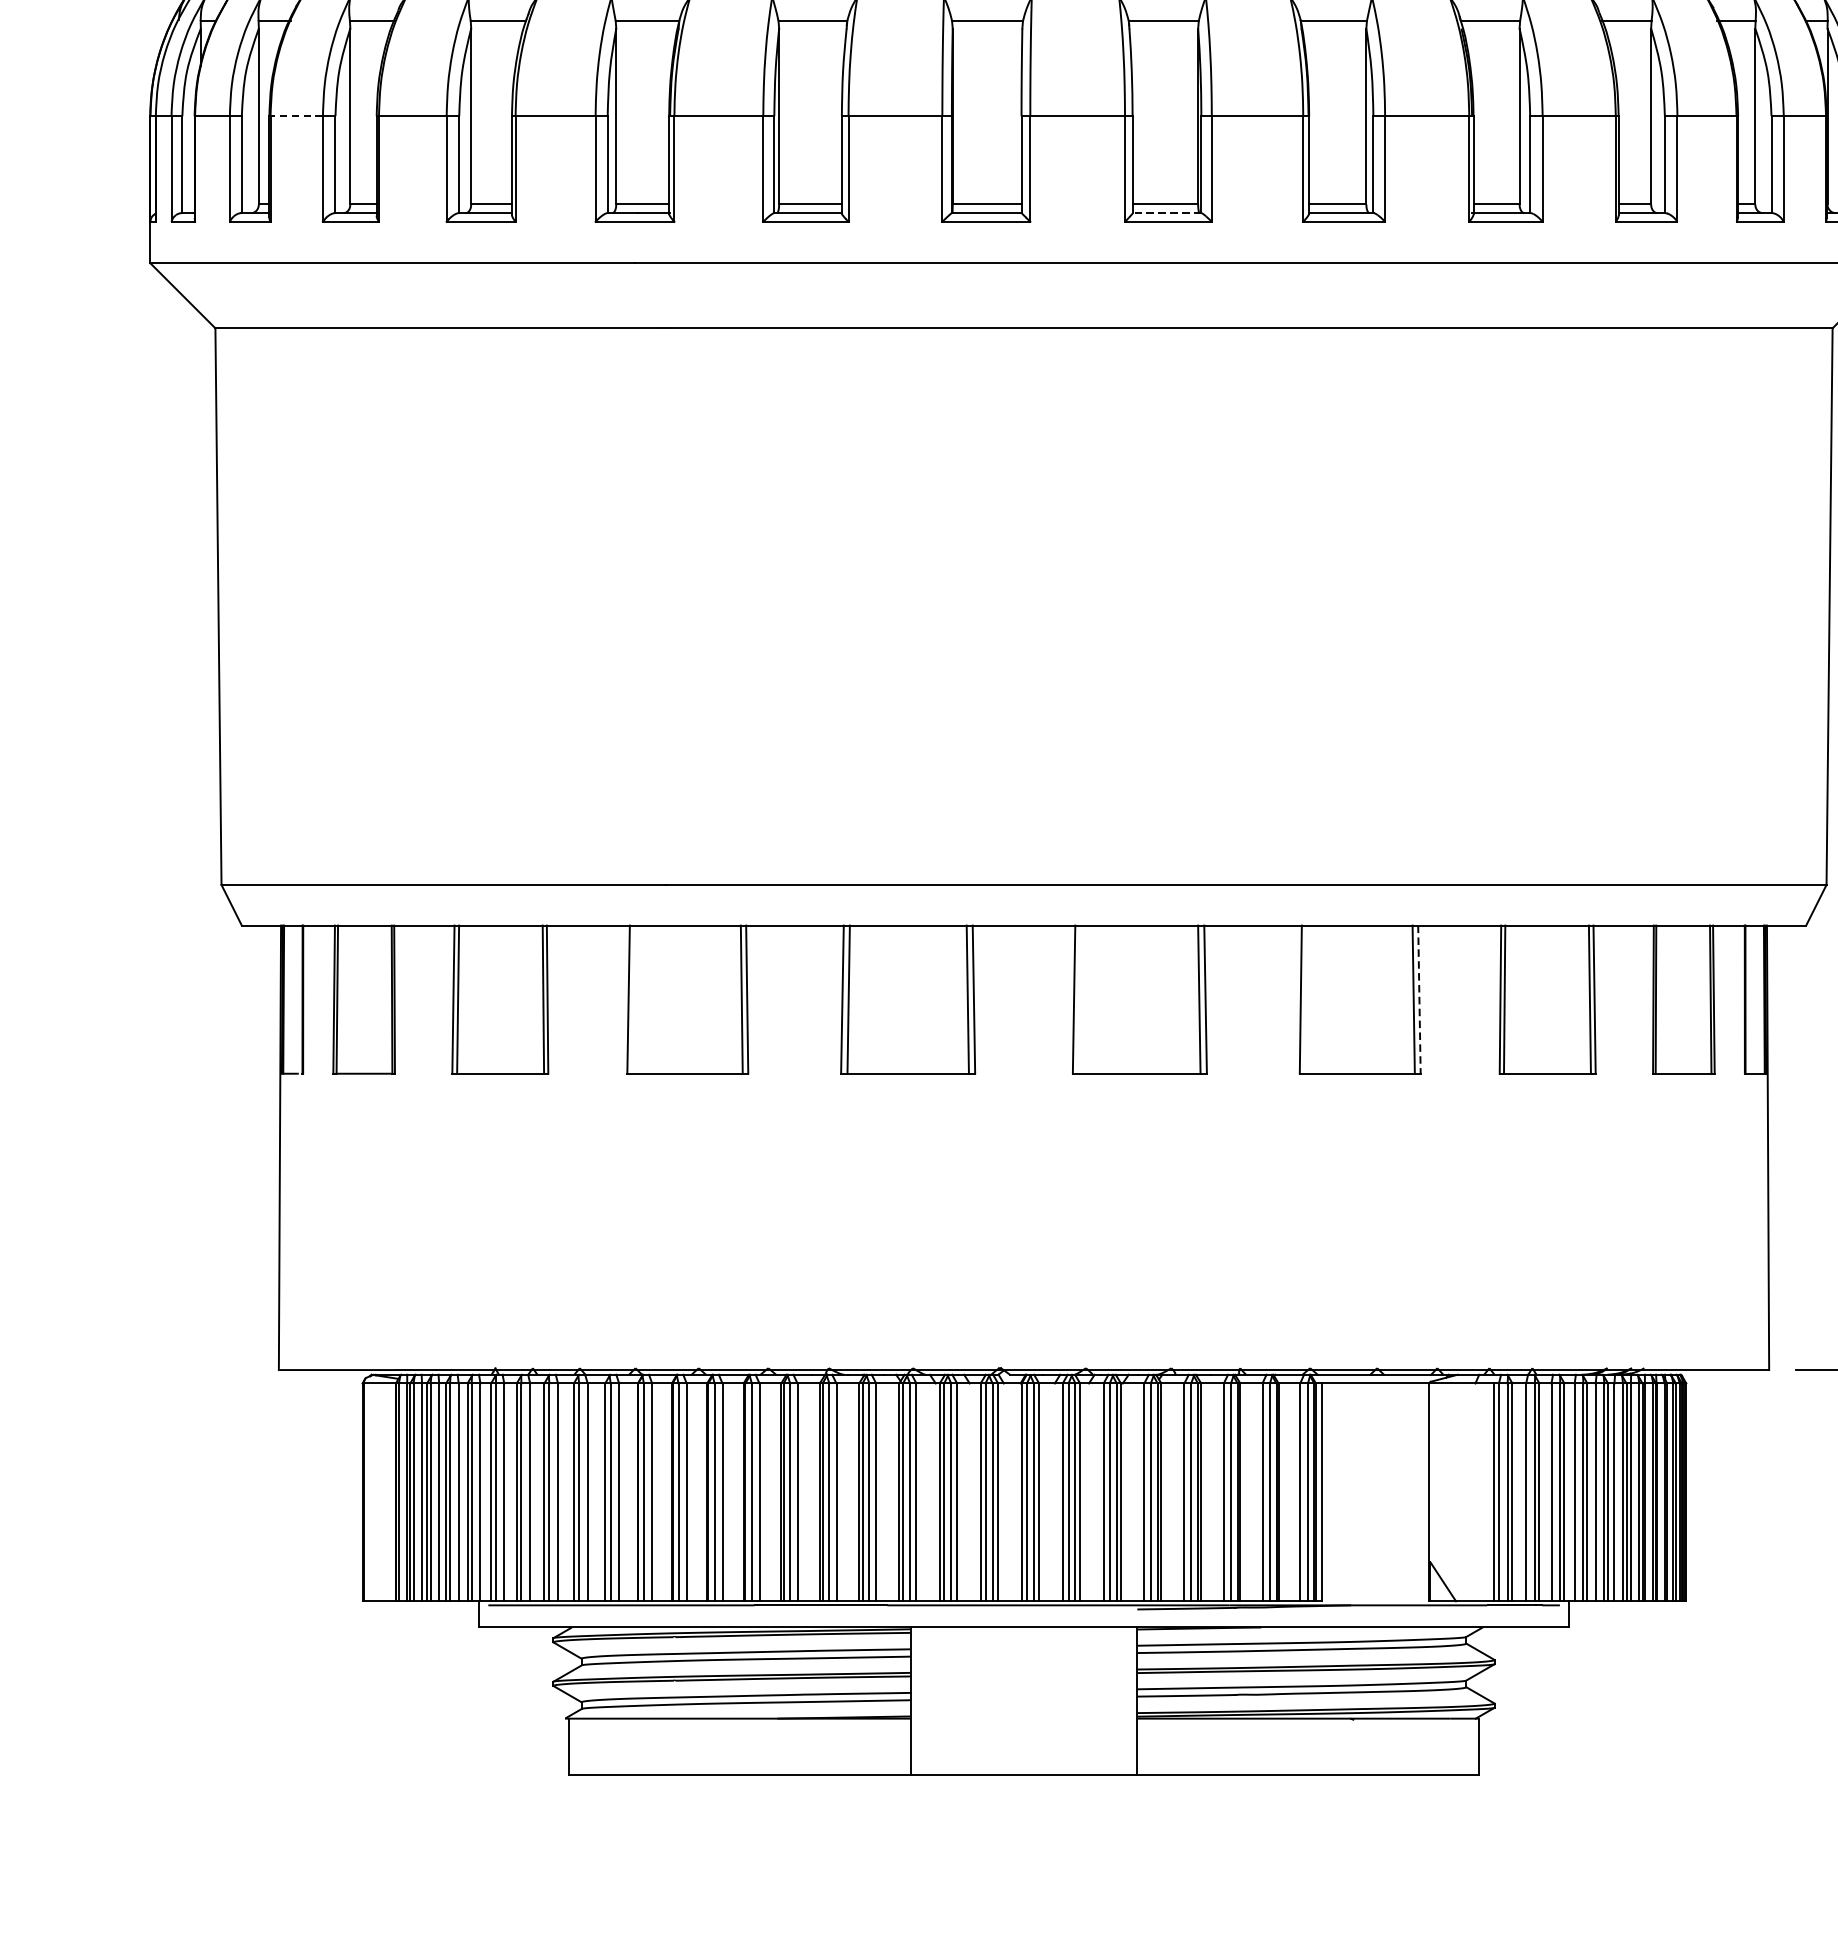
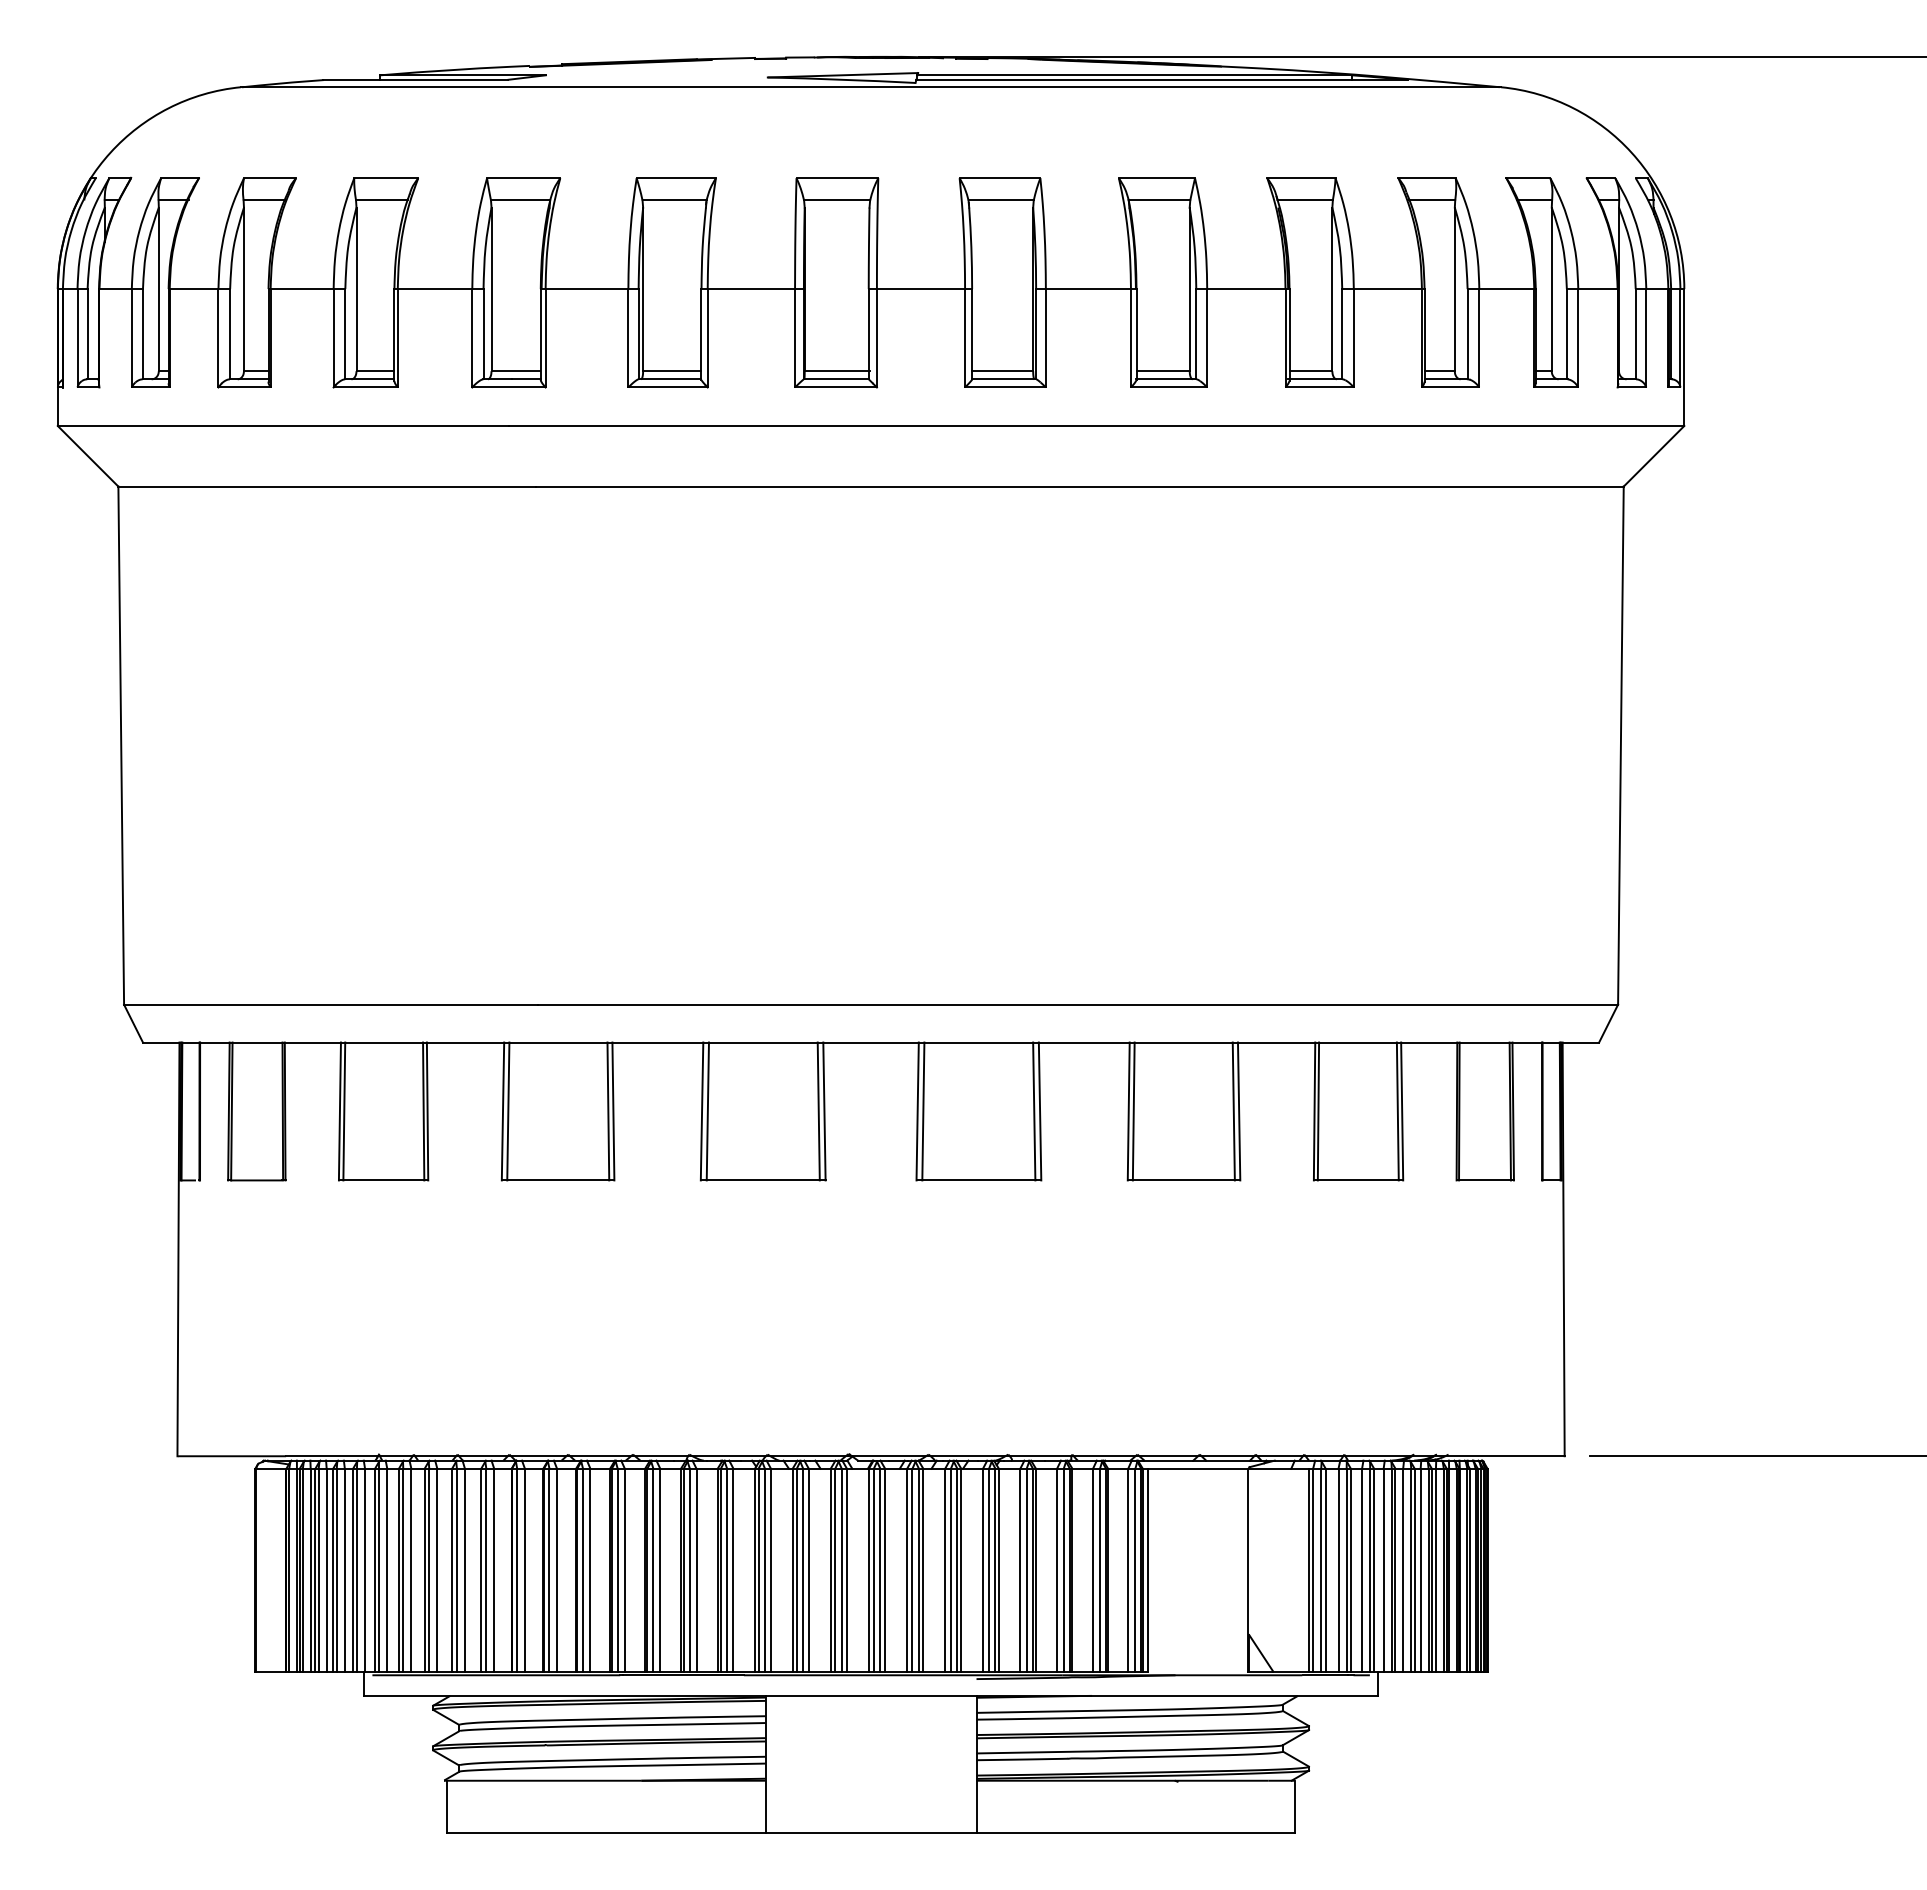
line: (296, 116) -> (193, 289), dashed -> solid
line: (1166, 213) -> (1003, 379), dashed -> solid
line: (634, 999) -> (508, 1111), added
line: (1080, 999) -> (923, 1111), added
line: (1305, 999) -> (1133, 1111), added
line: (1419, 999) -> (1239, 1111), dashed -> solid

